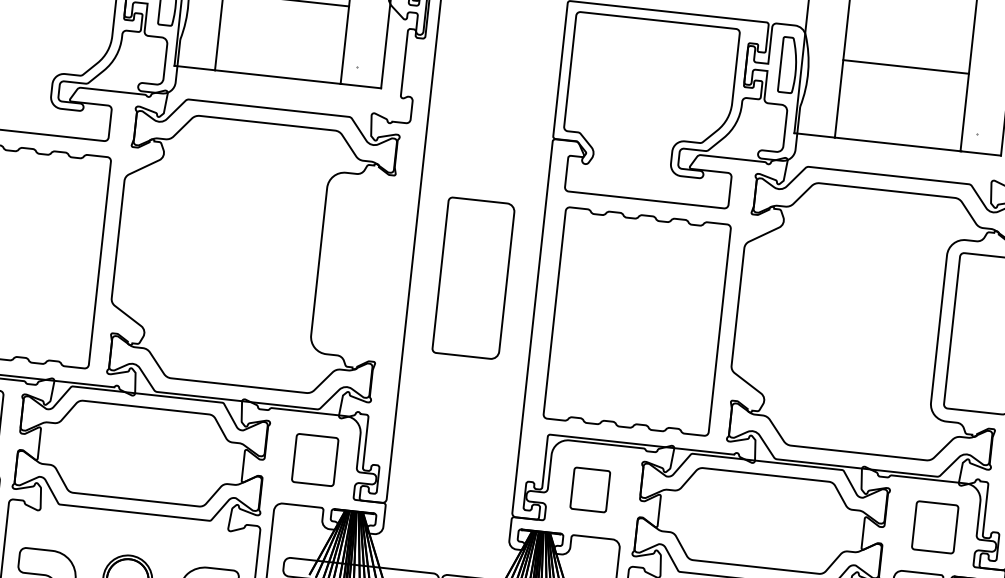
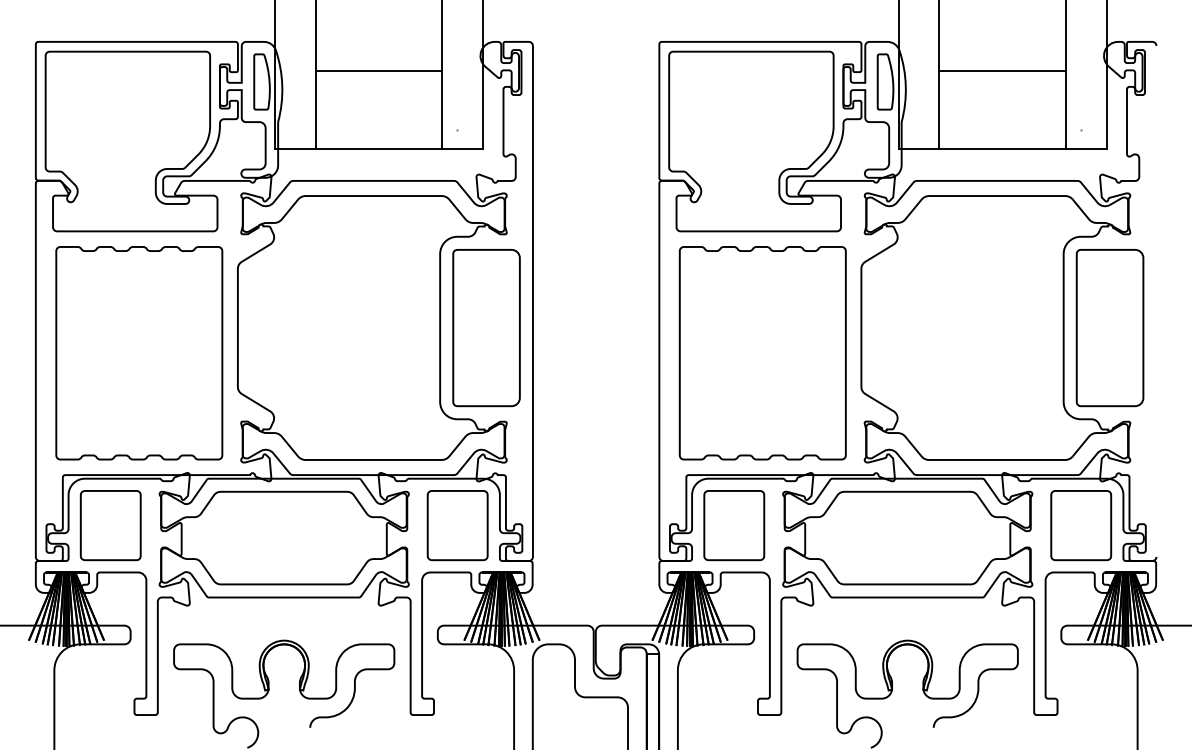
part: (473, 278) -> (486, 328), moved
part: (315, 459) -> (457, 525), size x1.43
part: (590, 489) -> (734, 525), size x1.67
part: (935, 527) -> (1081, 525), size x1.43

